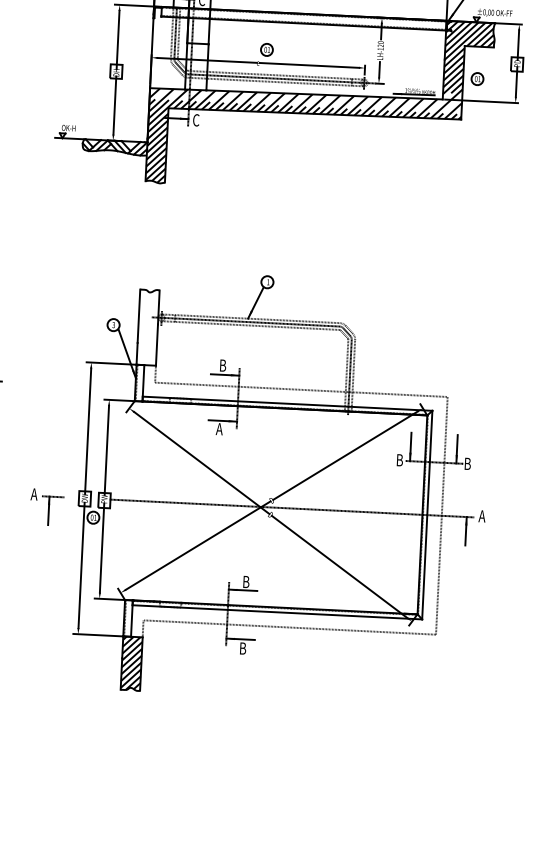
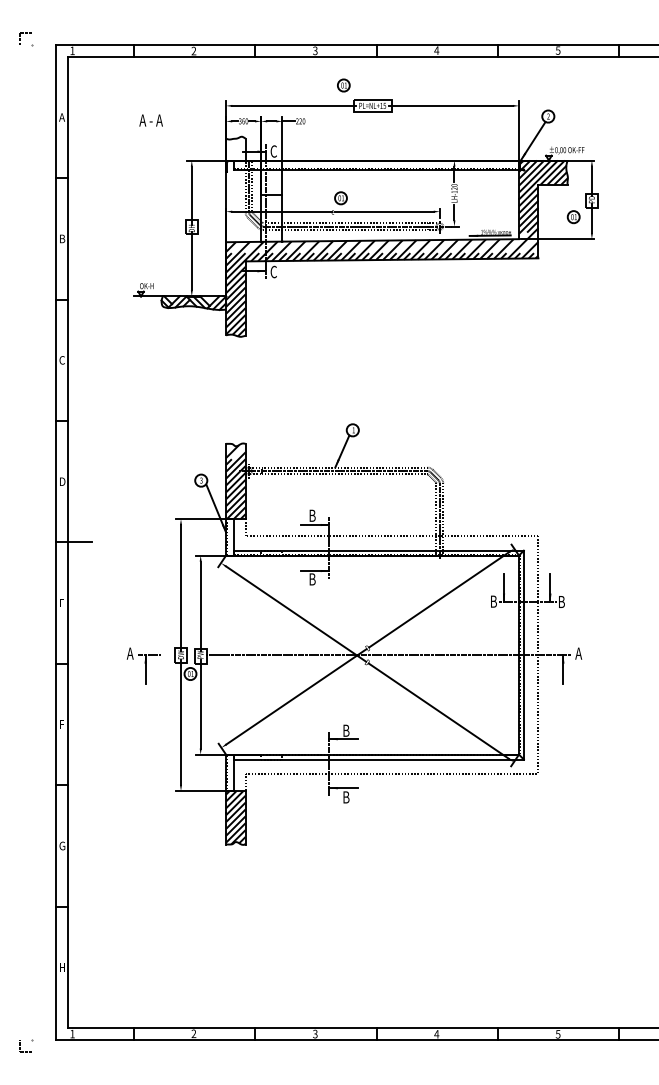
part: (477, 79) -> (573, 217), moved
hatch: (147, 327) -> (235, 481), added
text: (218, 429) -> (311, 579), A -> B

